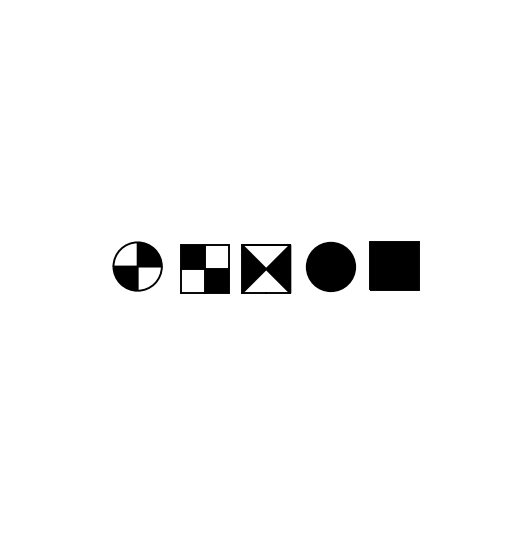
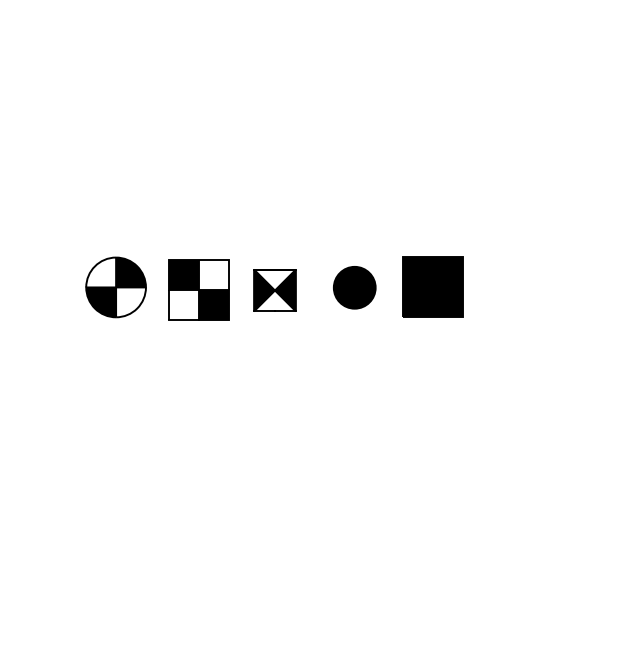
part: (330, 266) -> (354, 287), size x0.7
part: (266, 268) -> (275, 289), size x0.7

